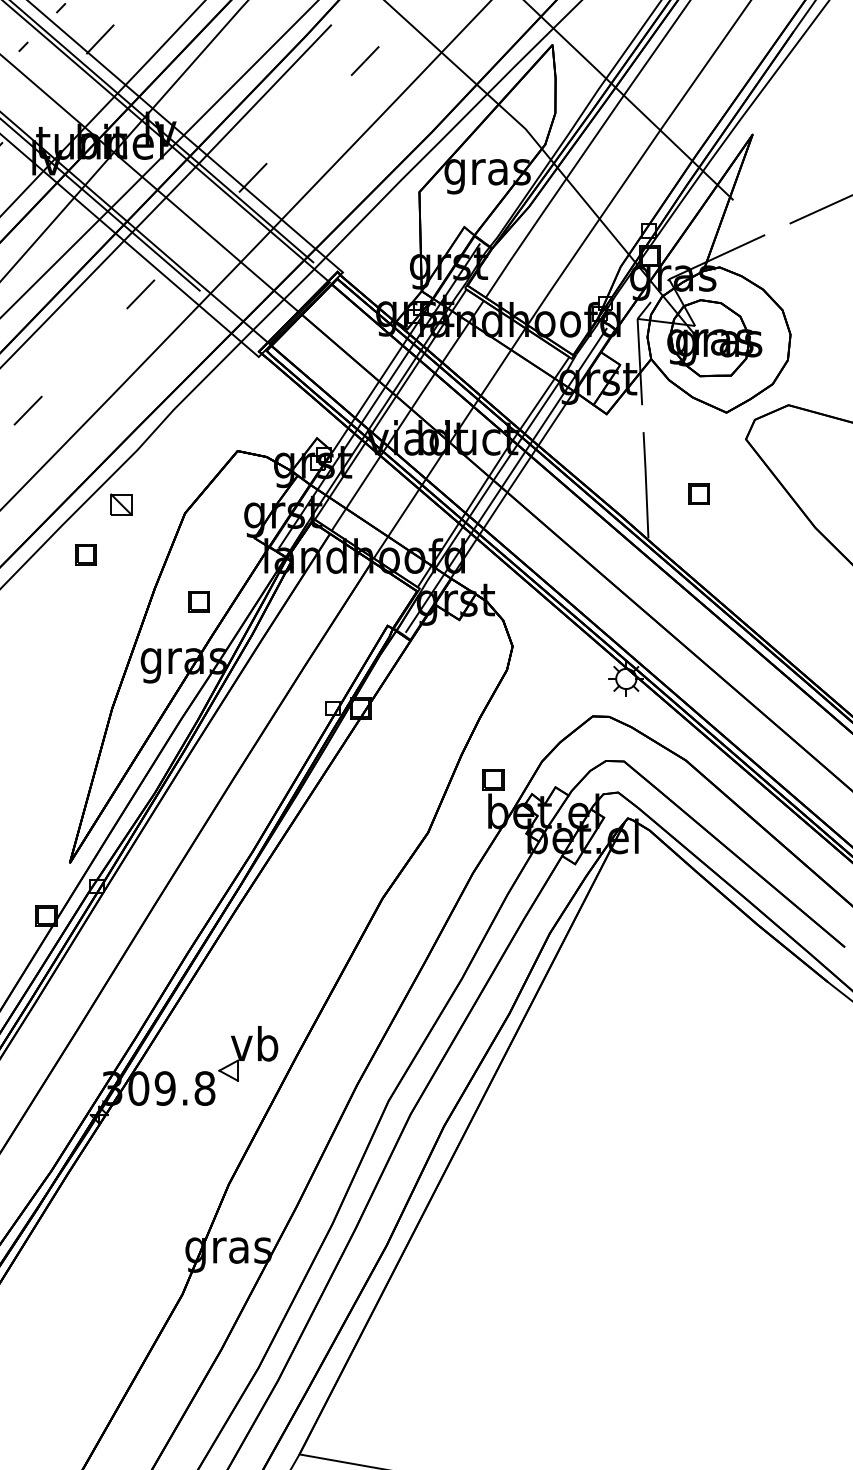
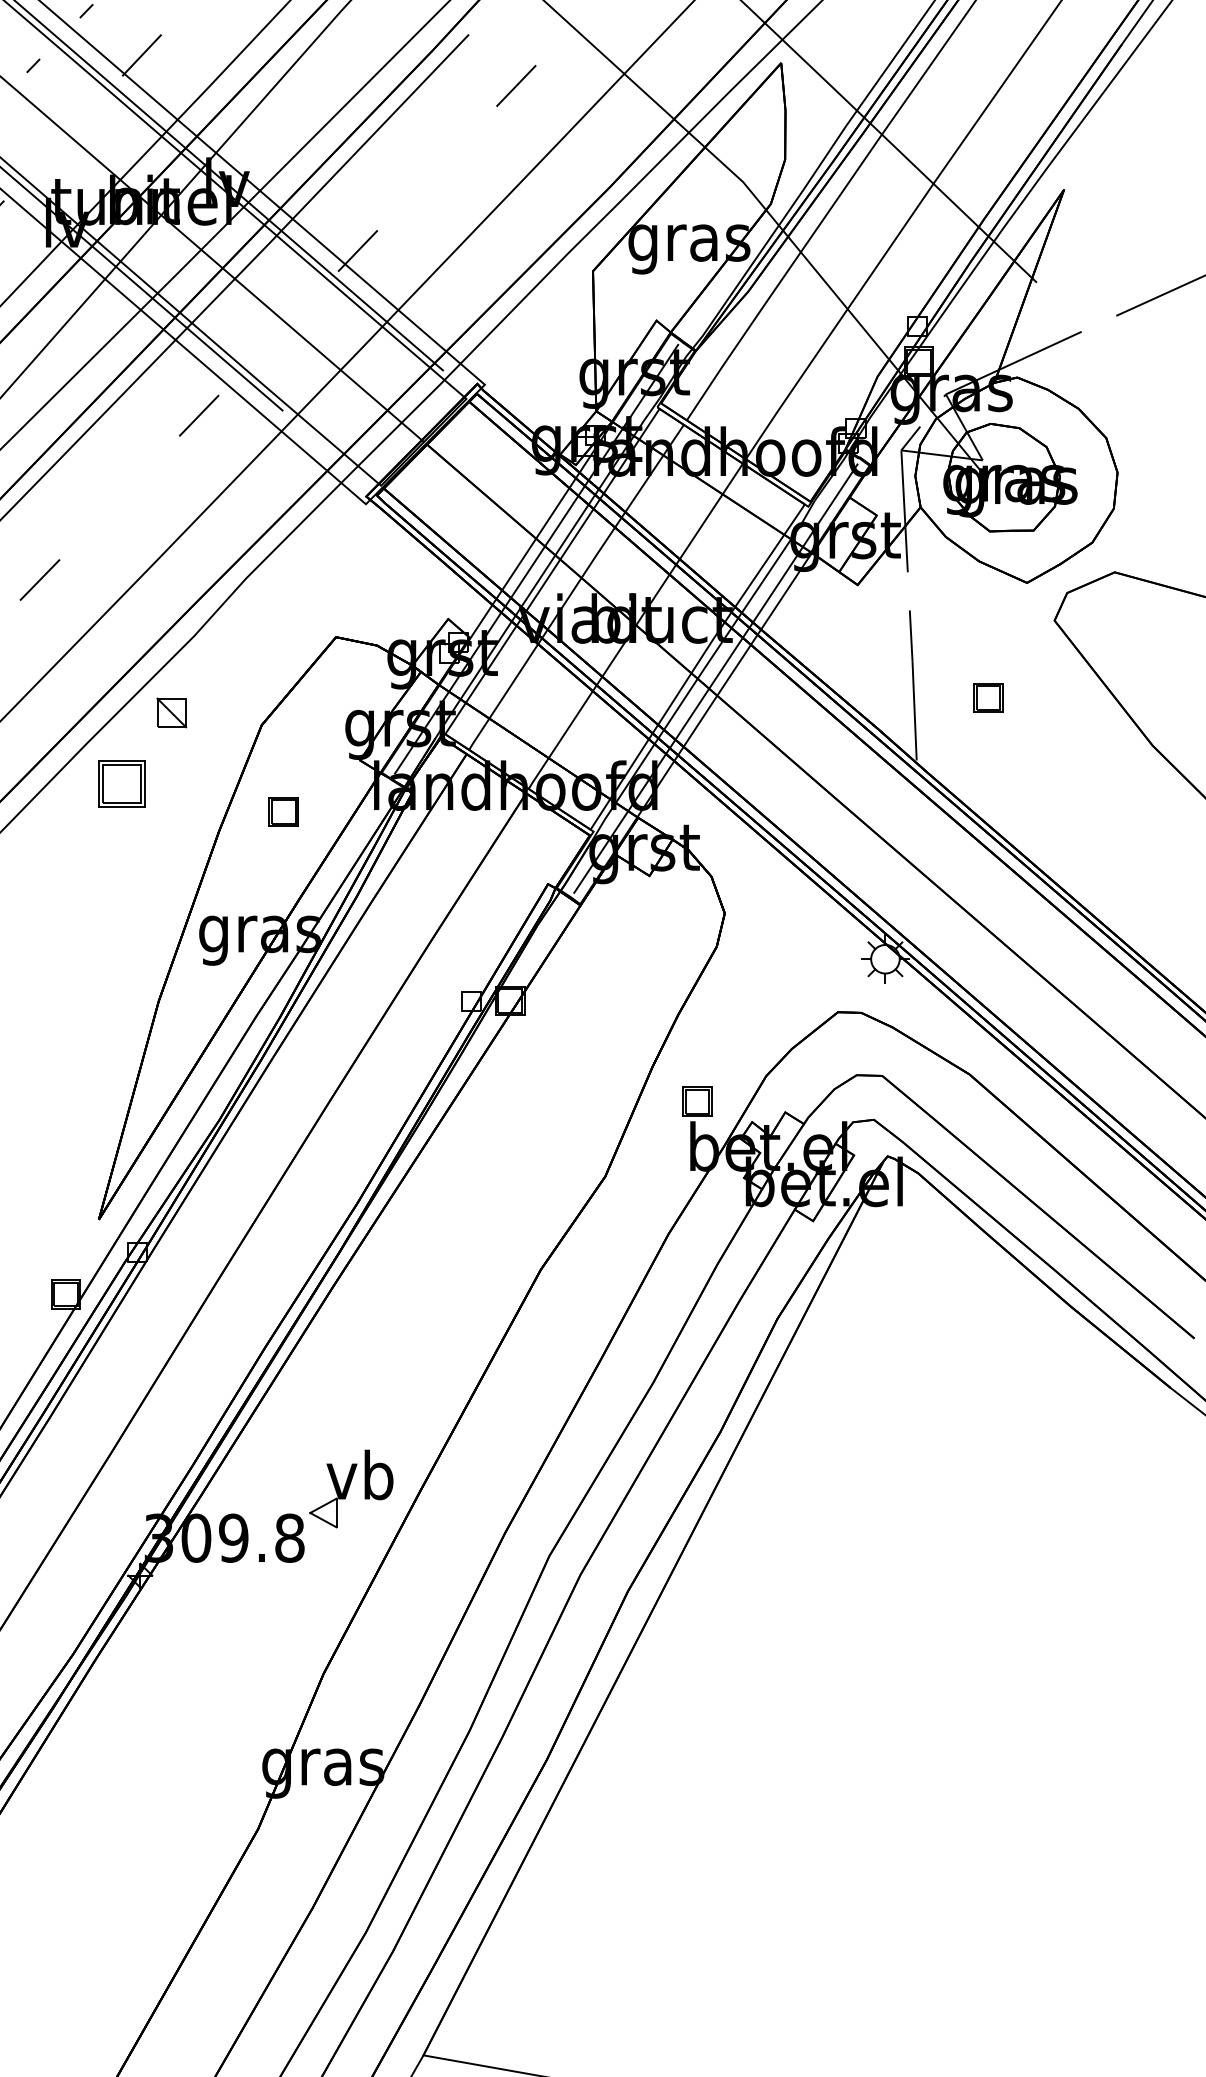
part: (85, 554) -> (121, 783), size x1.6
part: (199, 601) -> (283, 811), moved

